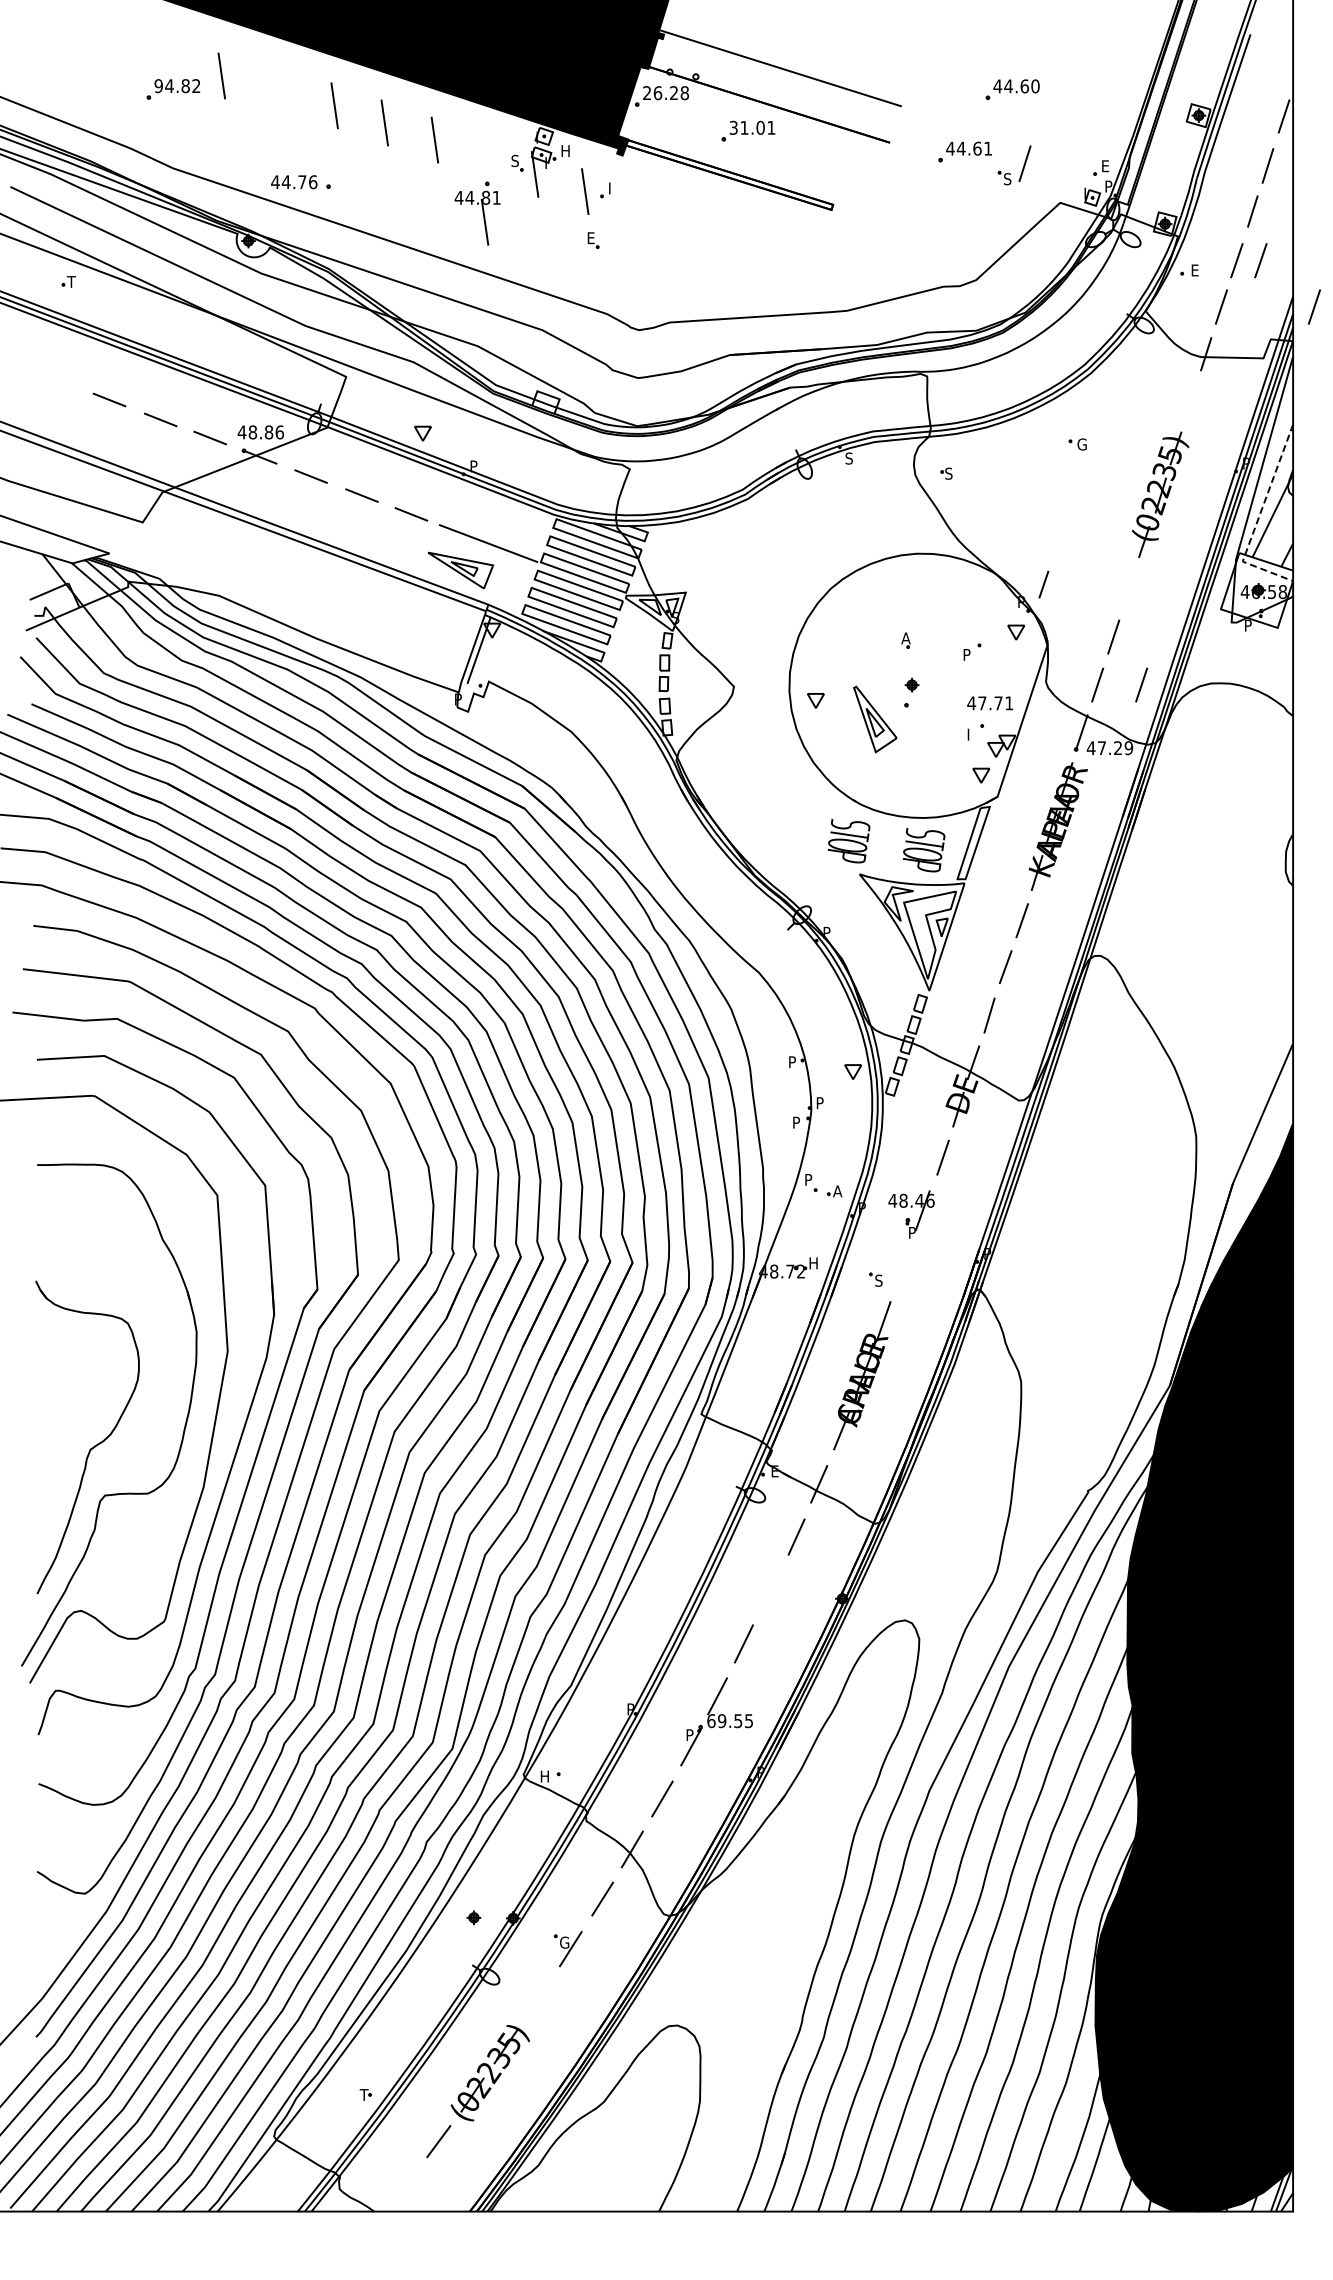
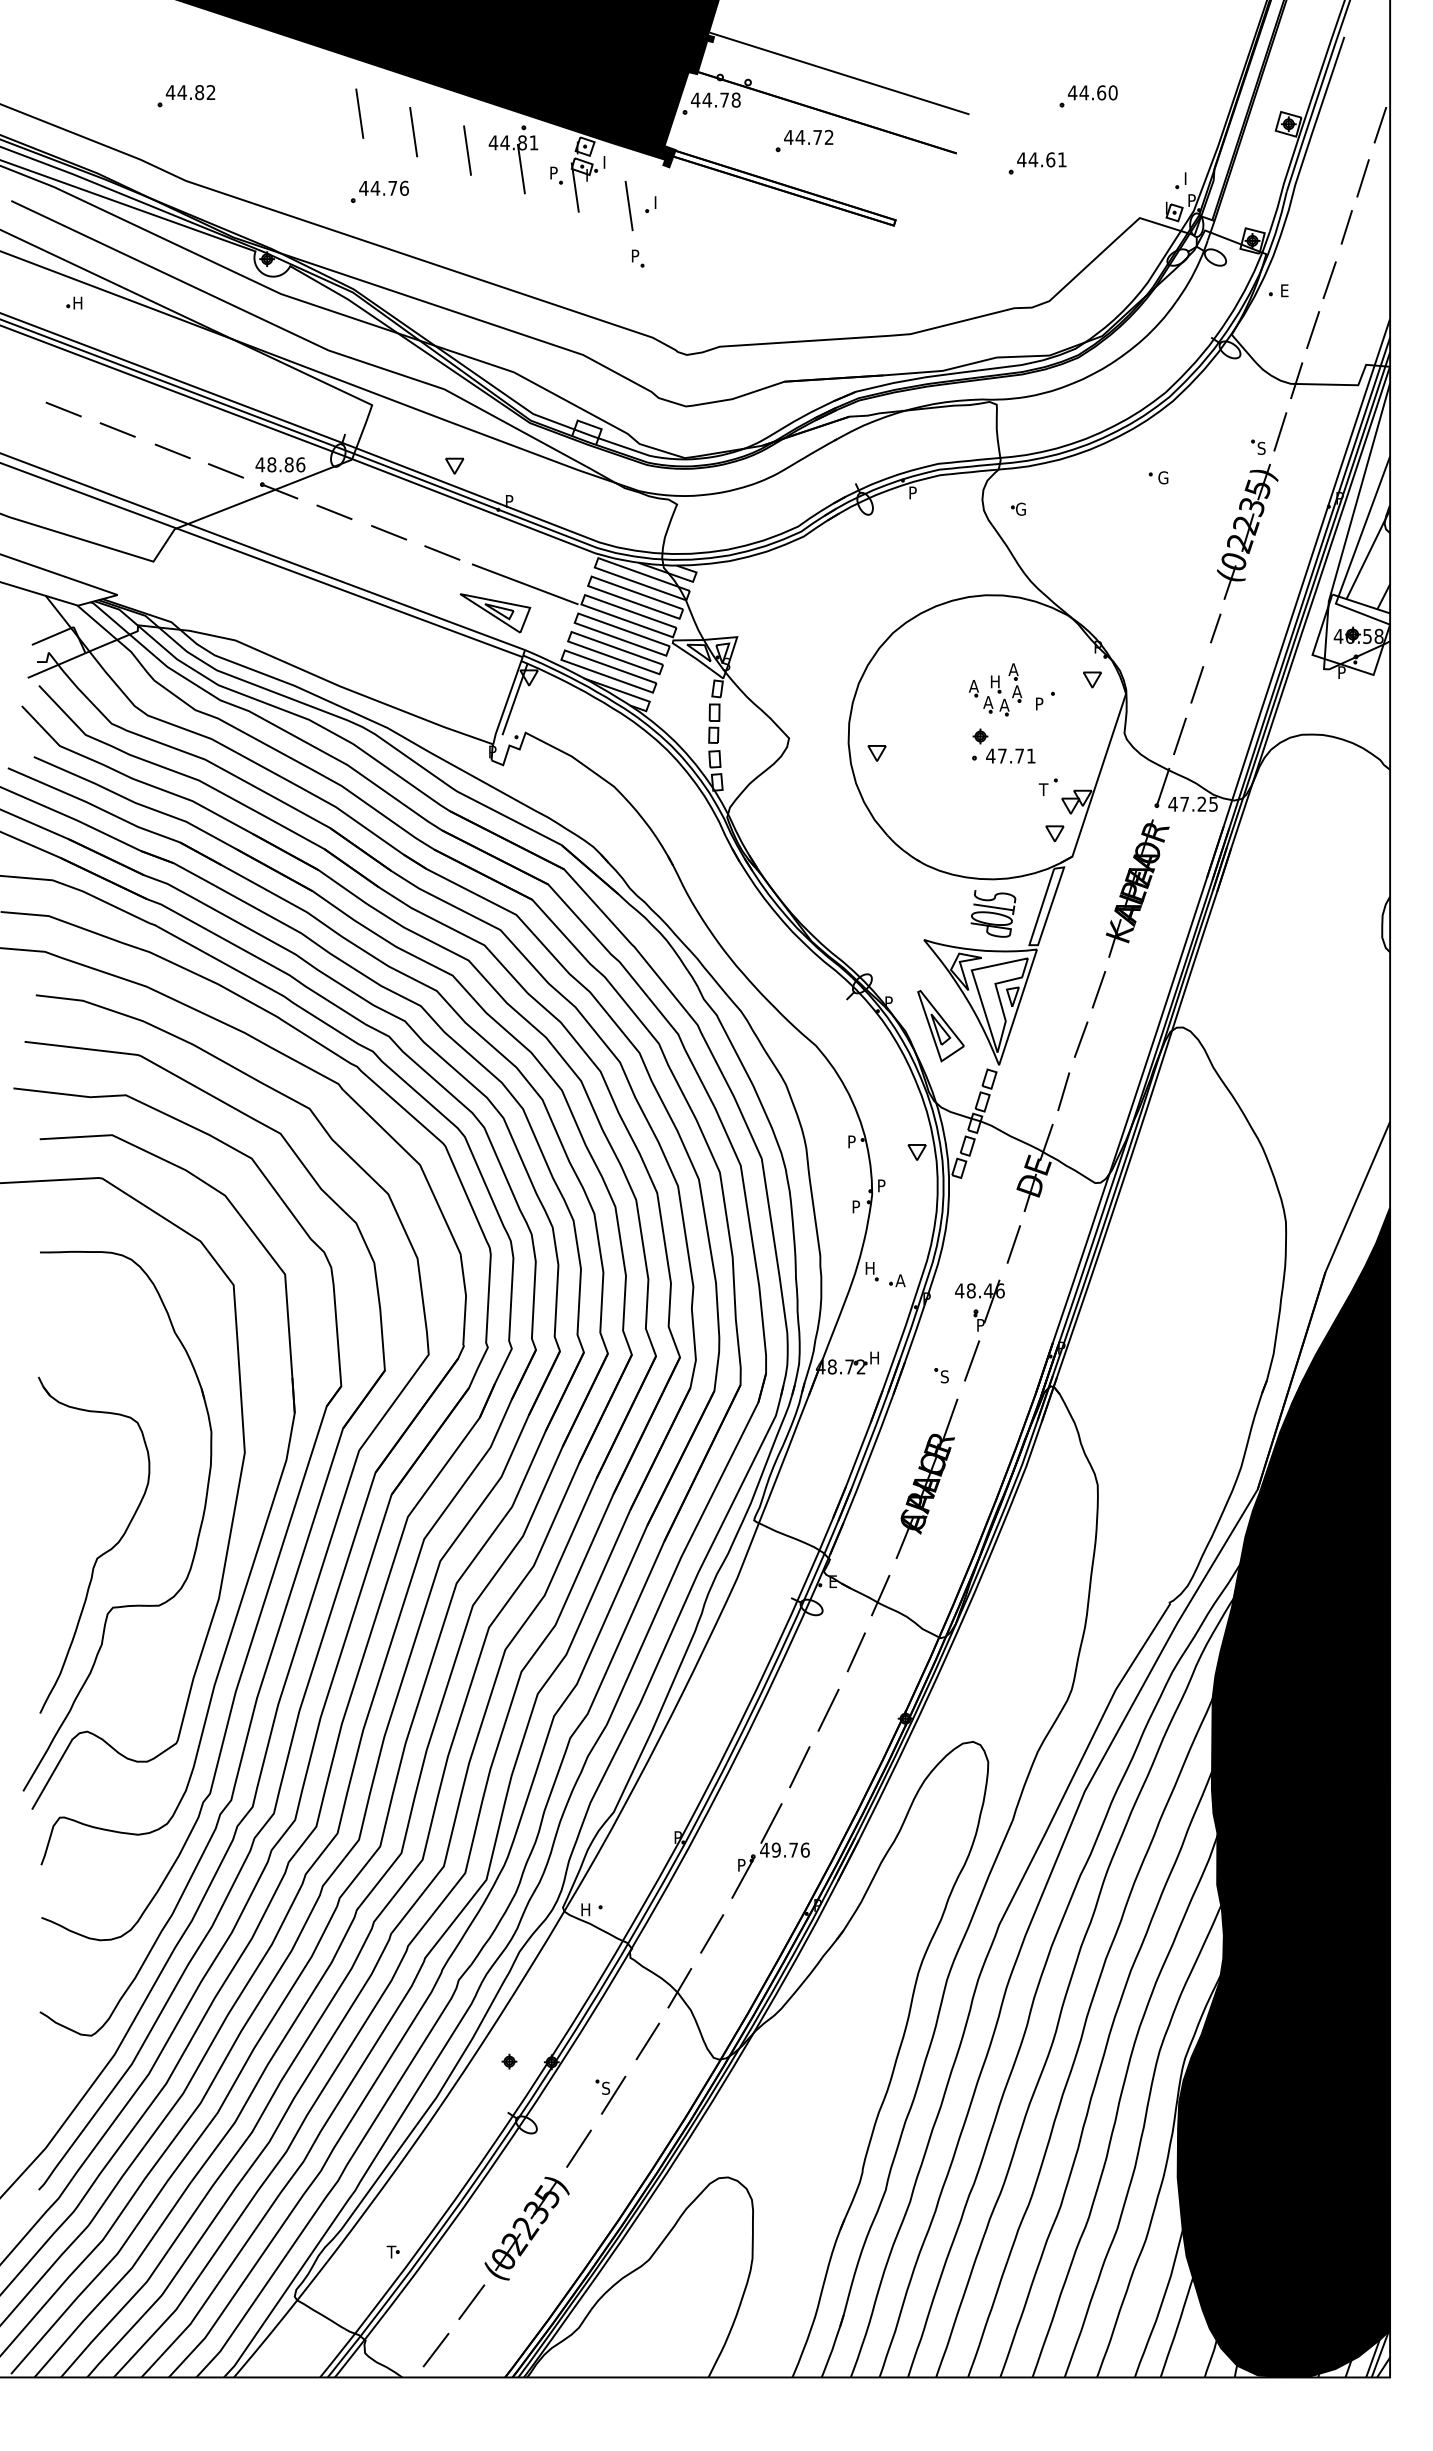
line: (221, 75) -> (238, 81), removed
text: (158, 86) -> (170, 92), 94.82 -> 44.82
text: (659, 93) -> (708, 100), 26.28 -> 44.78
text: (752, 127) -> (808, 137), 31.01 -> 44.72
text: (566, 150) -> (609, 161), H -> I
text: (514, 160) -> (553, 172), S -> P
text: (1105, 166) -> (1188, 178), E -> I
part: (1022, 167) -> (1277, 435), moved
text: (294, 182) -> (384, 188), moved
part: (477, 213) -> (513, 159), moved
text: (591, 238) -> (635, 256), E -> P
line: (1260, 260) -> (1355, 280), removed
text: (71, 281) -> (76, 302), T -> H
line: (1314, 306) -> (1413, 329), removed
line: (58, 380) -> (62, 409), added
text: (848, 458) -> (912, 492), S -> P
text: (949, 473) -> (1020, 509), S -> G
line: (1258, 519) -> (1352, 558), dashed -> solid
line: (1043, 584) -> (1215, 628), moved
part: (932, 641) -> (1002, 689), added
line: (1141, 684) -> (1227, 735), removed
text: (990, 703) -> (1011, 756), moved
part: (875, 719) -> (941, 1026), moved
text: (970, 734) -> (1043, 789), I -> T
text: (1128, 747) -> (1213, 803), 47.29 -> 47.25
part: (849, 841) -> (913, 904), removed
text: (809, 1179) -> (870, 1267), P -> H
line: (903, 1265) -> (971, 1360), added
line: (770, 1590) -> (828, 1709), added
text: (730, 1721) -> (785, 1850), 69.55 -> 49.76
text: (564, 1942) -> (606, 2088), G -> S
line: (538, 1998) -> (578, 2148), added
line: (405, 2186) -> (435, 2350), added

